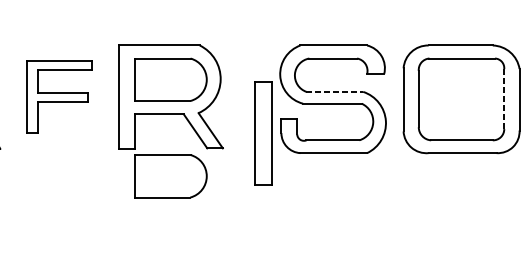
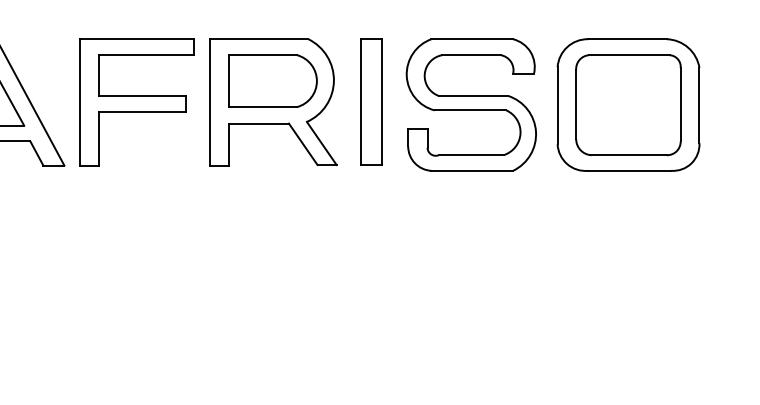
line: (334, 91) -> (473, 95), dashed -> solid
part: (59, 97) -> (136, 102), size x1.43
line: (504, 98) -> (680, 104), dashed -> solid
part: (263, 133) -> (371, 101), moved
part: (170, 175) -> (272, 198), removed

